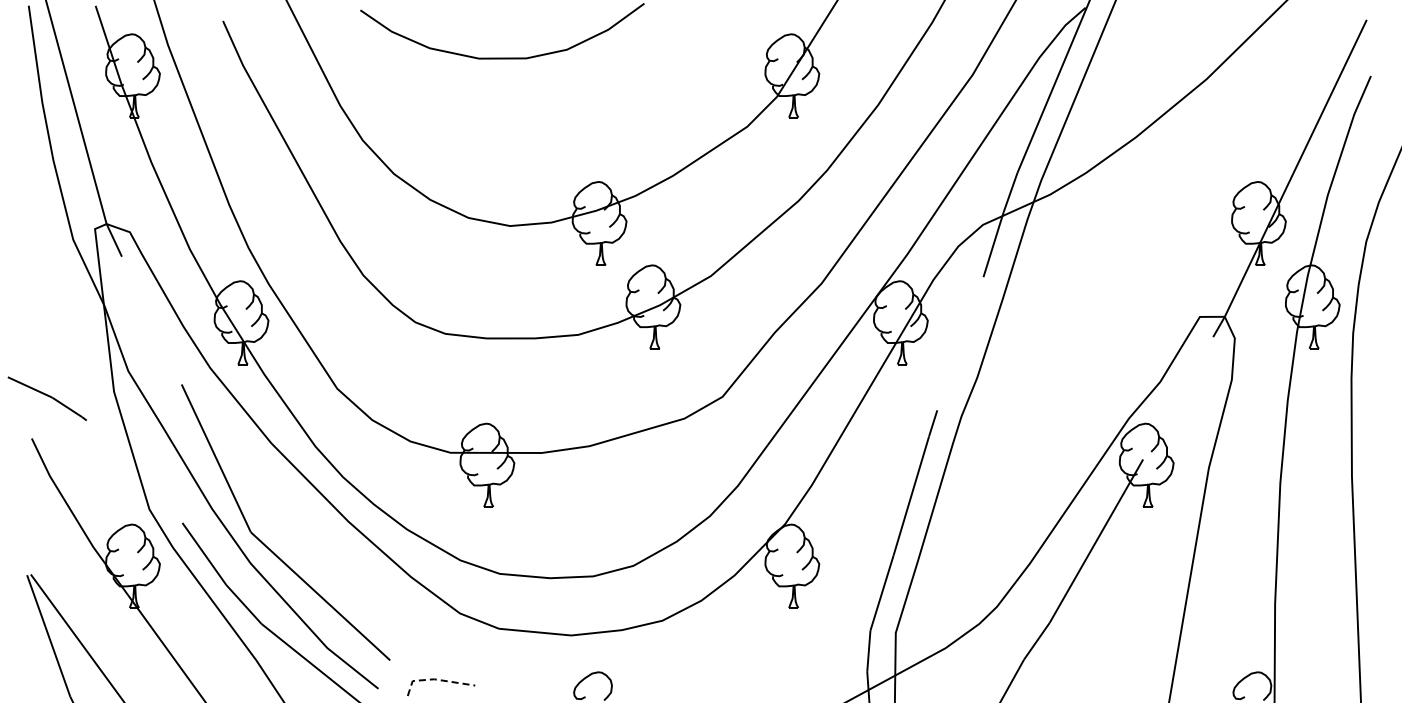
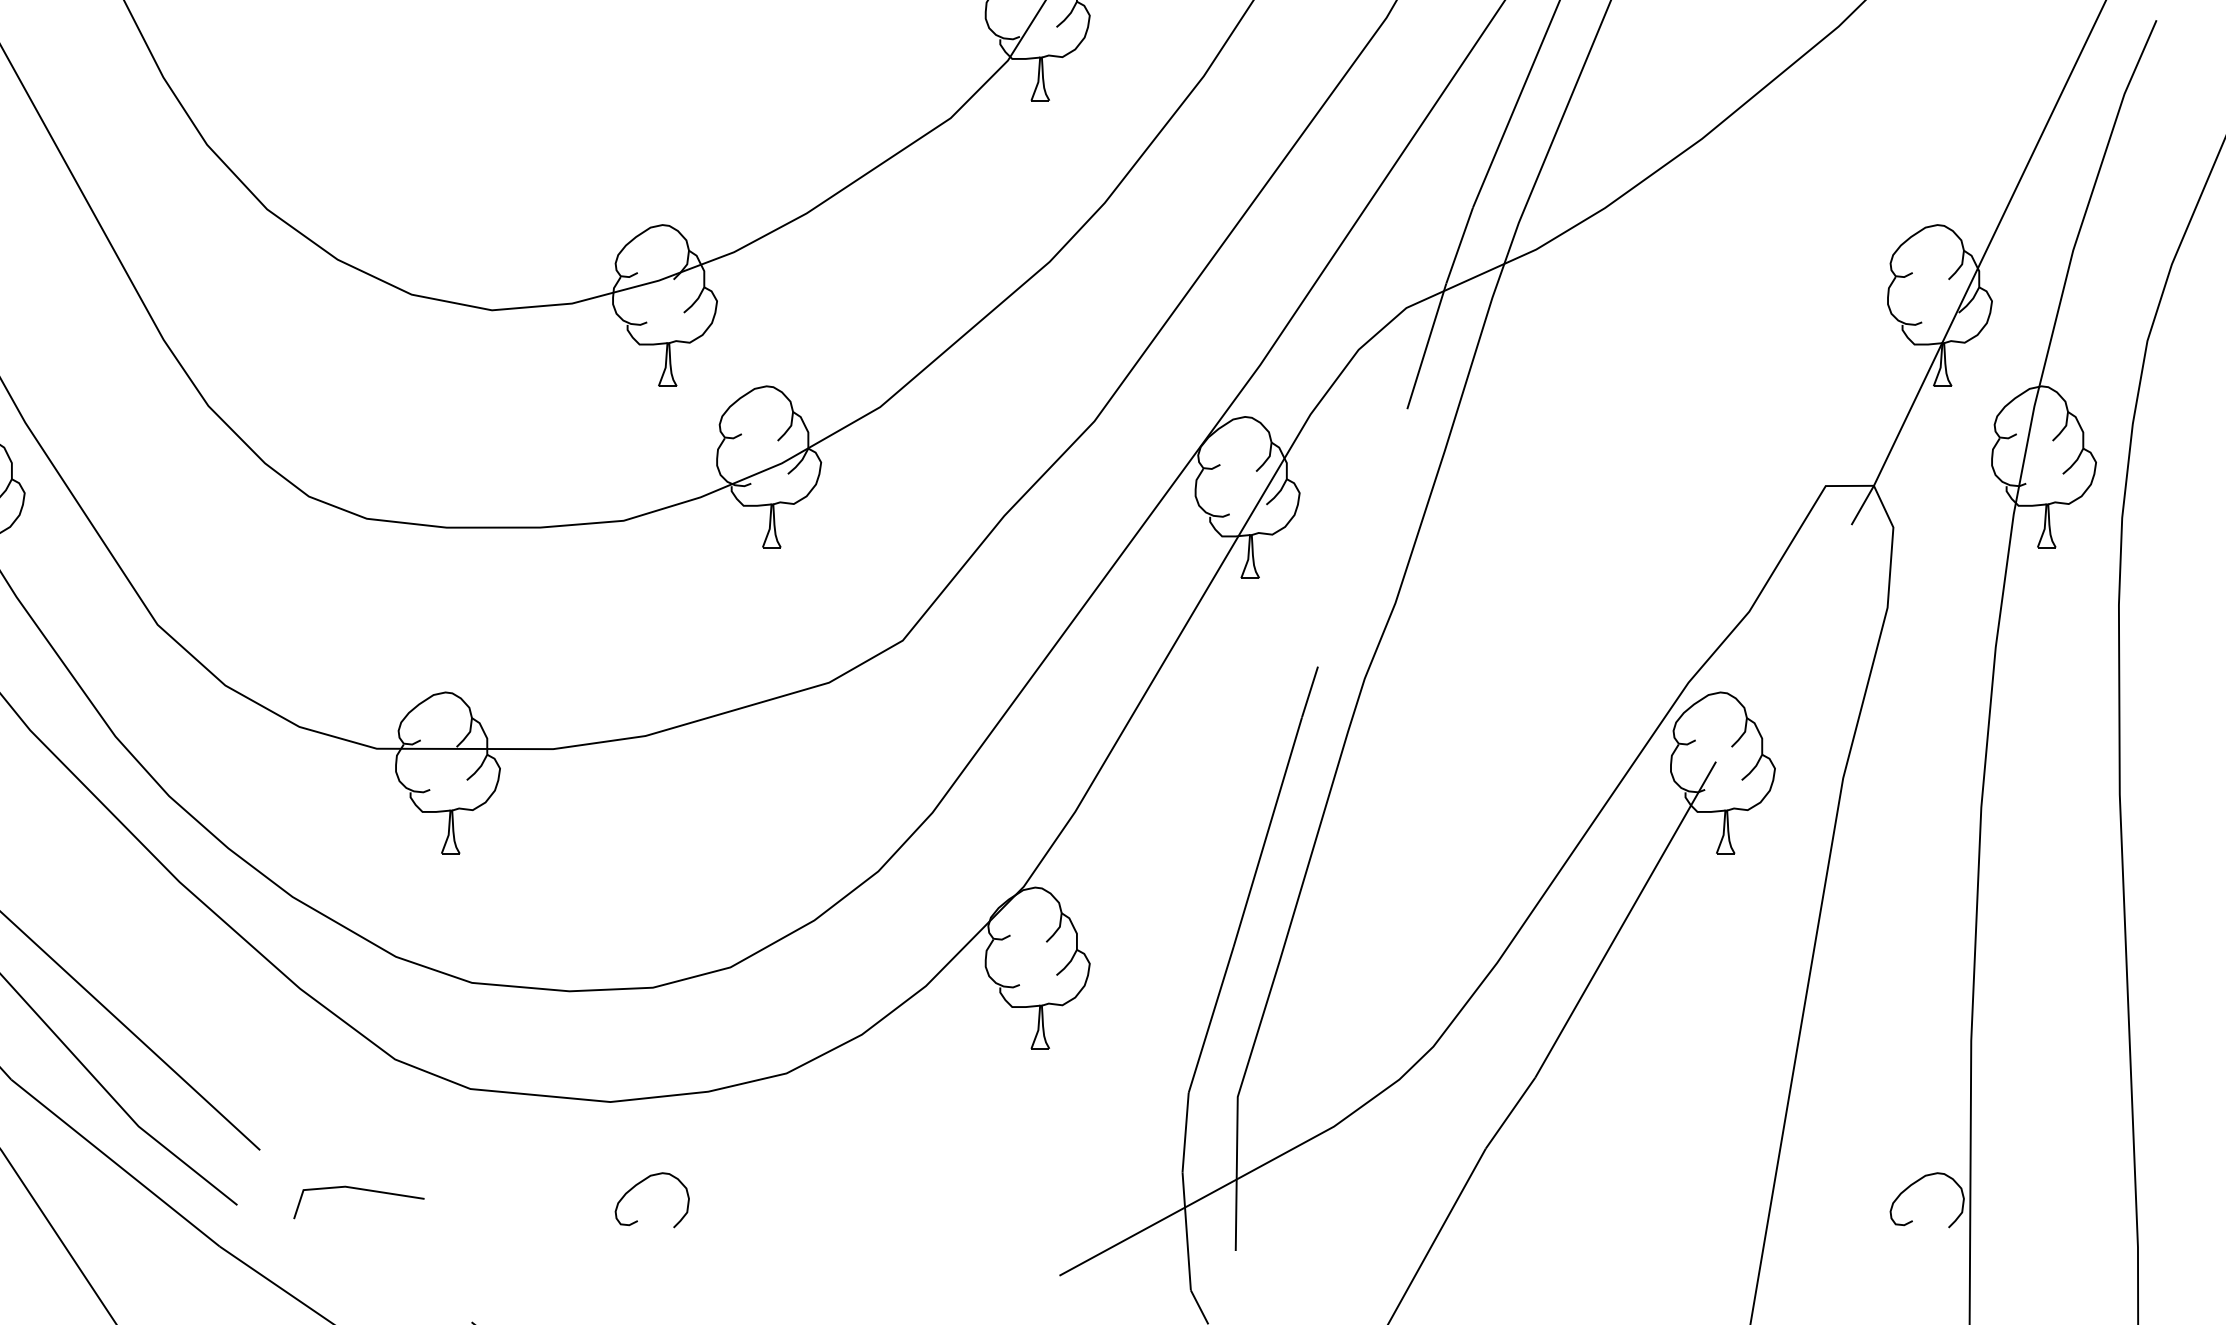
line: (435, 679) -> (347, 1187), dashed -> solid

